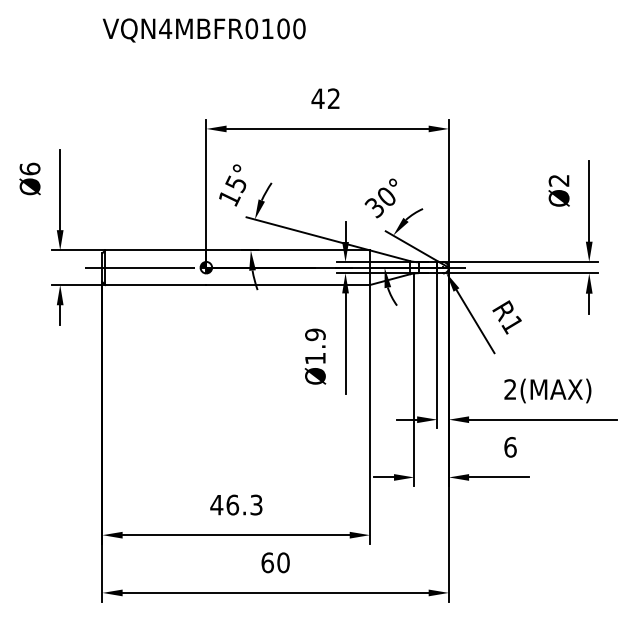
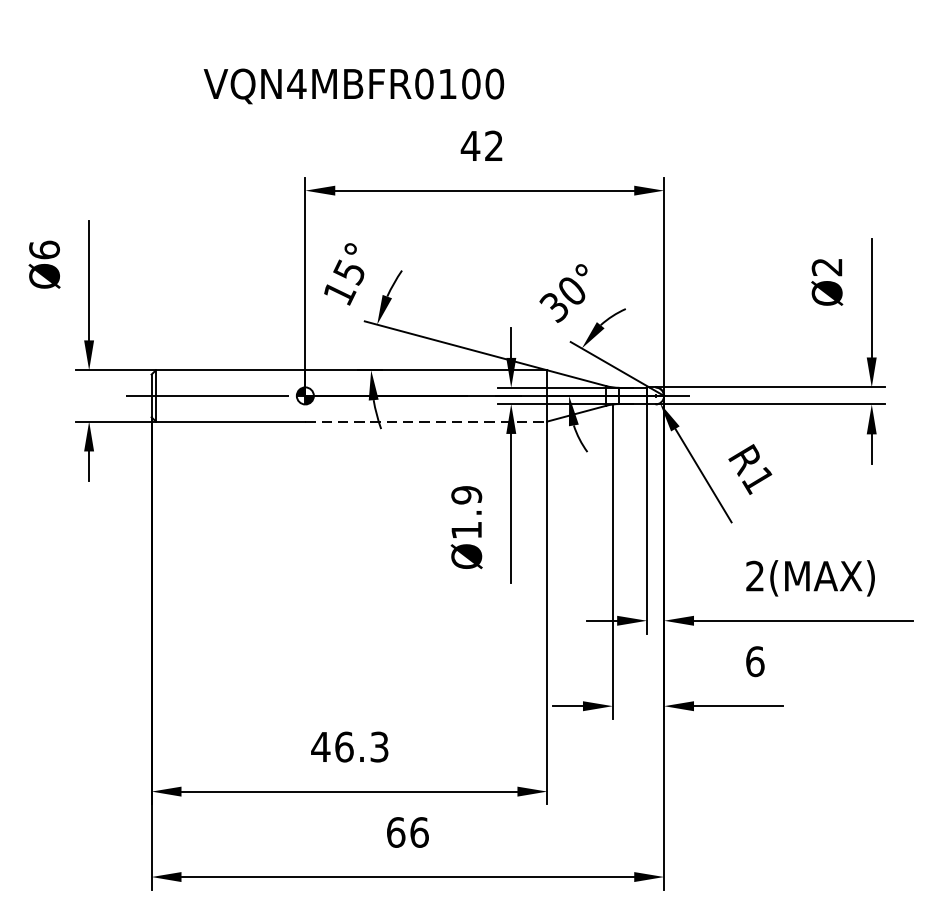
text: (203, 30) -> (352, 86), moved
line: (288, 285) -> (426, 422), solid -> dashed
text: (283, 562) -> (419, 832), 60 -> 66

